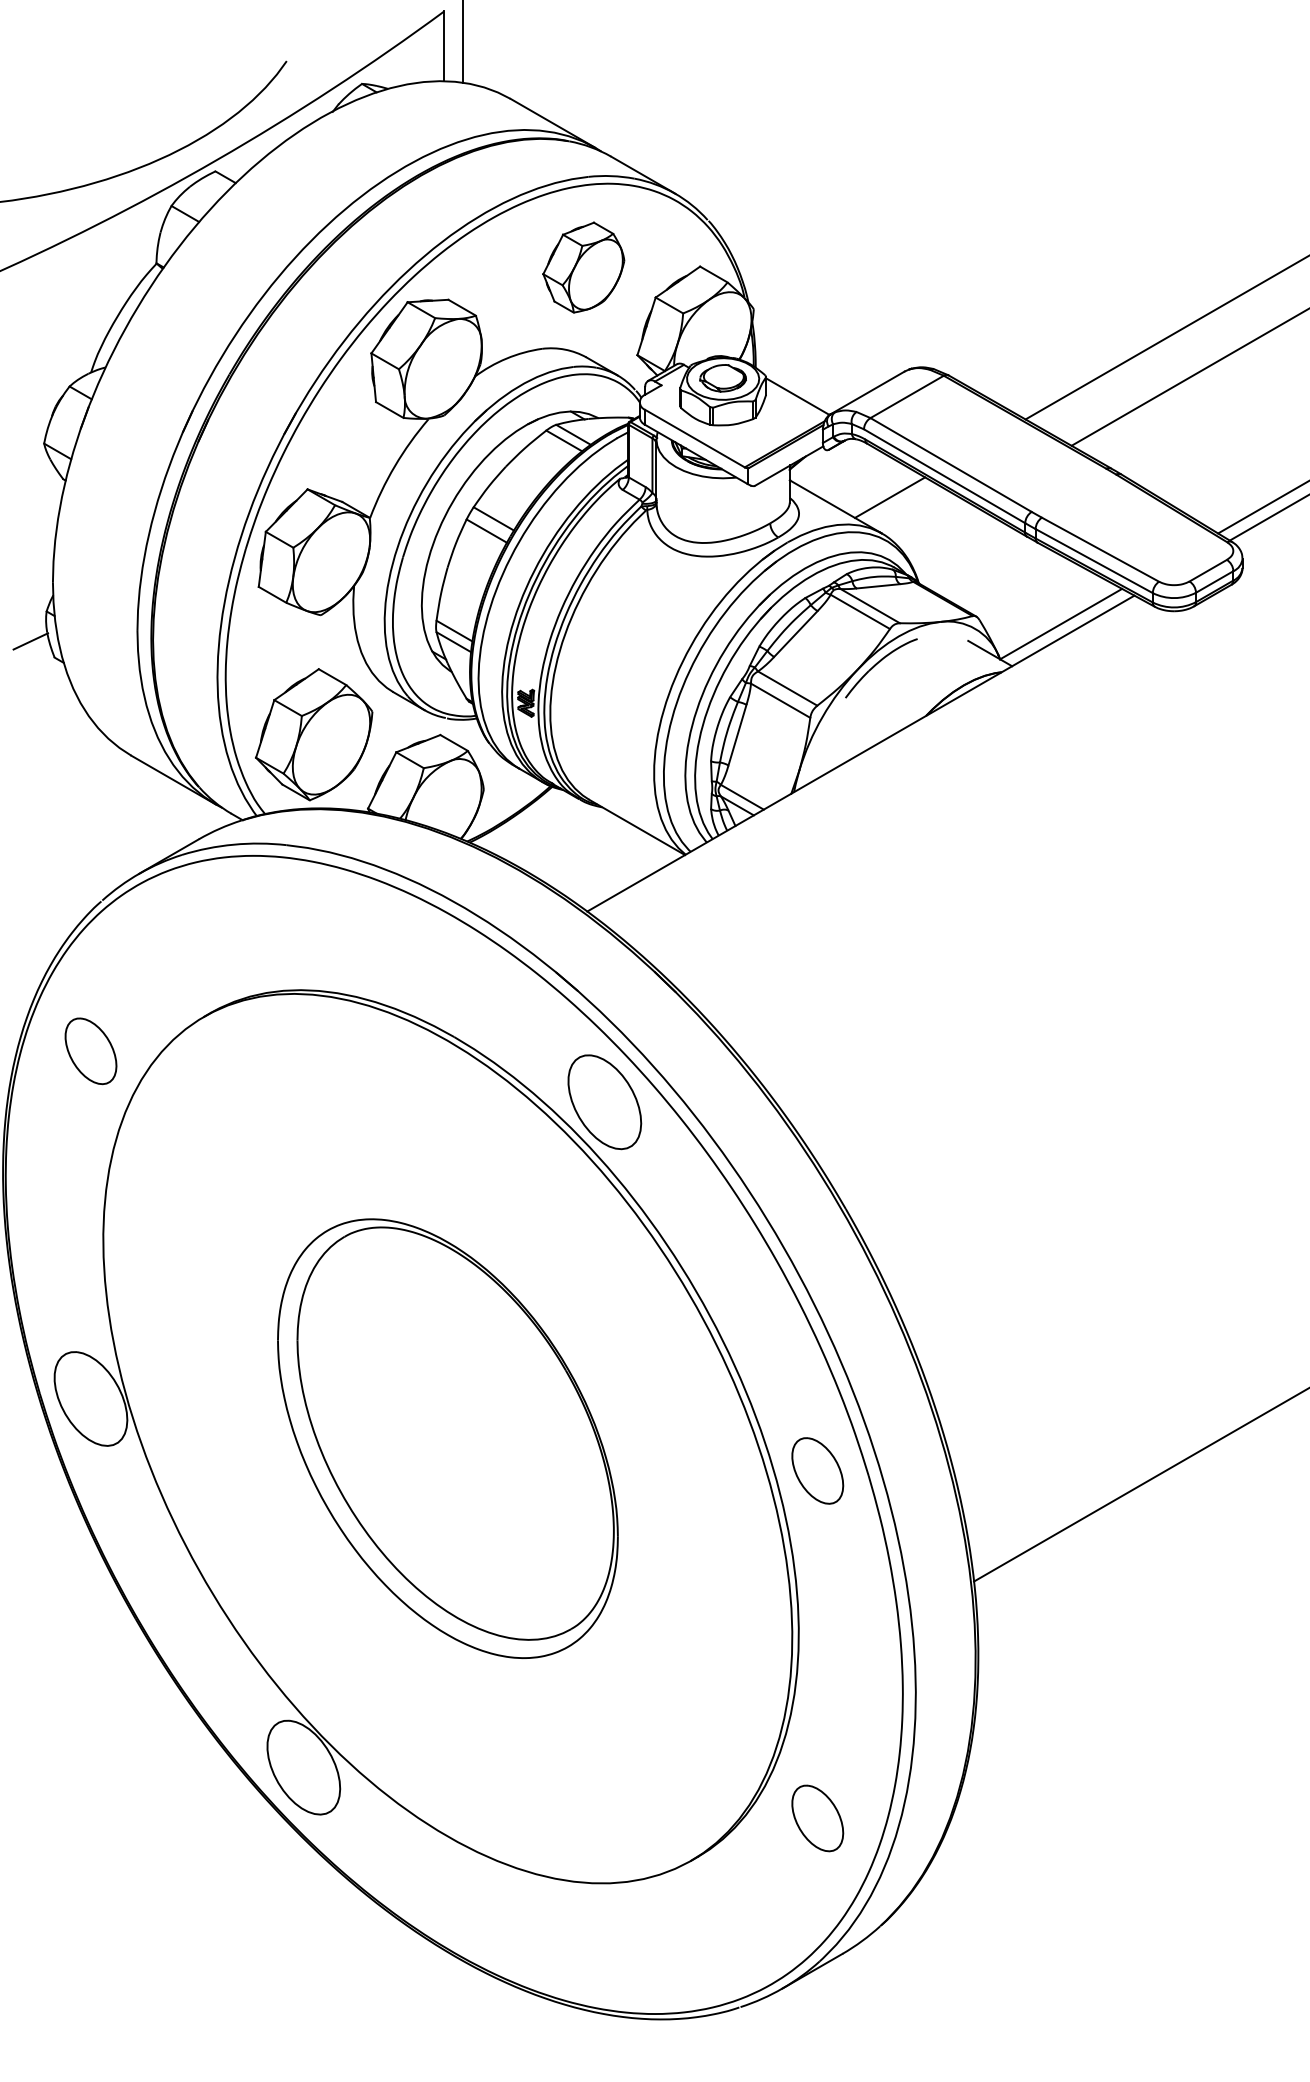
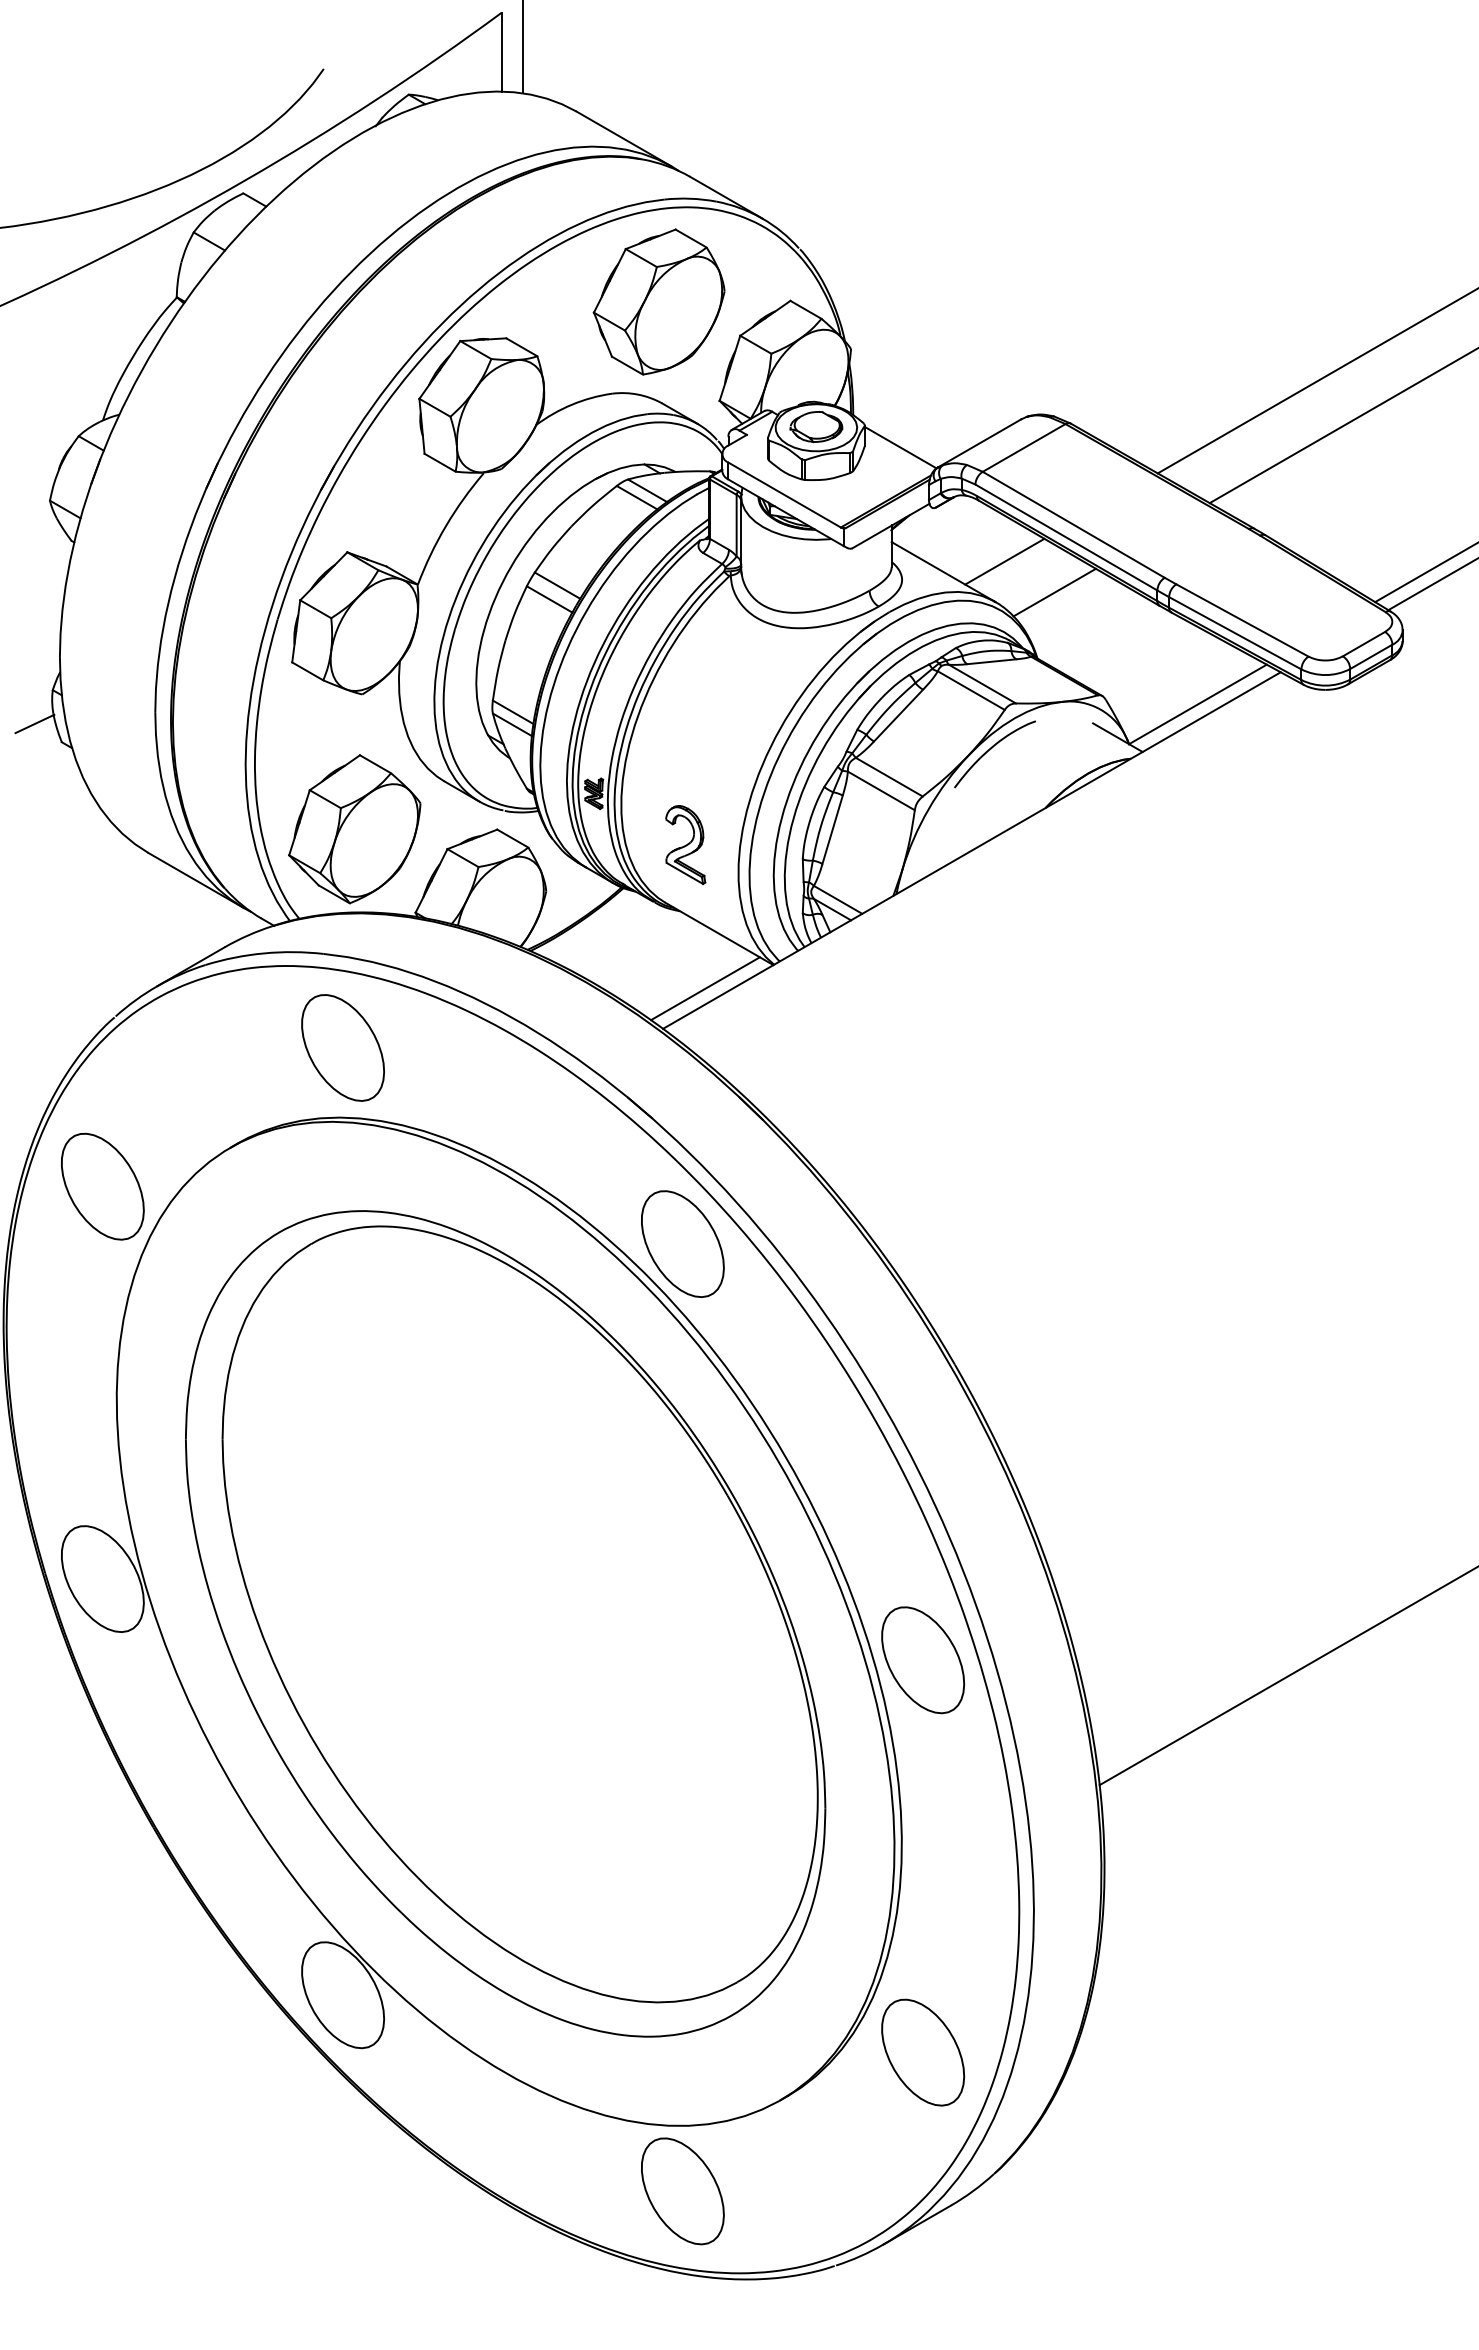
part: (583, 267) -> (658, 301), size x1.43
line: (934, 524) -> (1054, 592), added
part: (607, 749) -> (685, 845), added
line: (624, 875) -> (705, 988), added
part: (303, 928) -> (342, 1047), added
part: (90, 1051) -> (102, 1186), size x1.43
part: (447, 1438) -> (505, 1623), size x1.67
part: (818, 1471) -> (923, 1660), size x1.43
part: (818, 1818) -> (923, 2052), size x1.43
part: (604, 1941) -> (682, 2191), added

